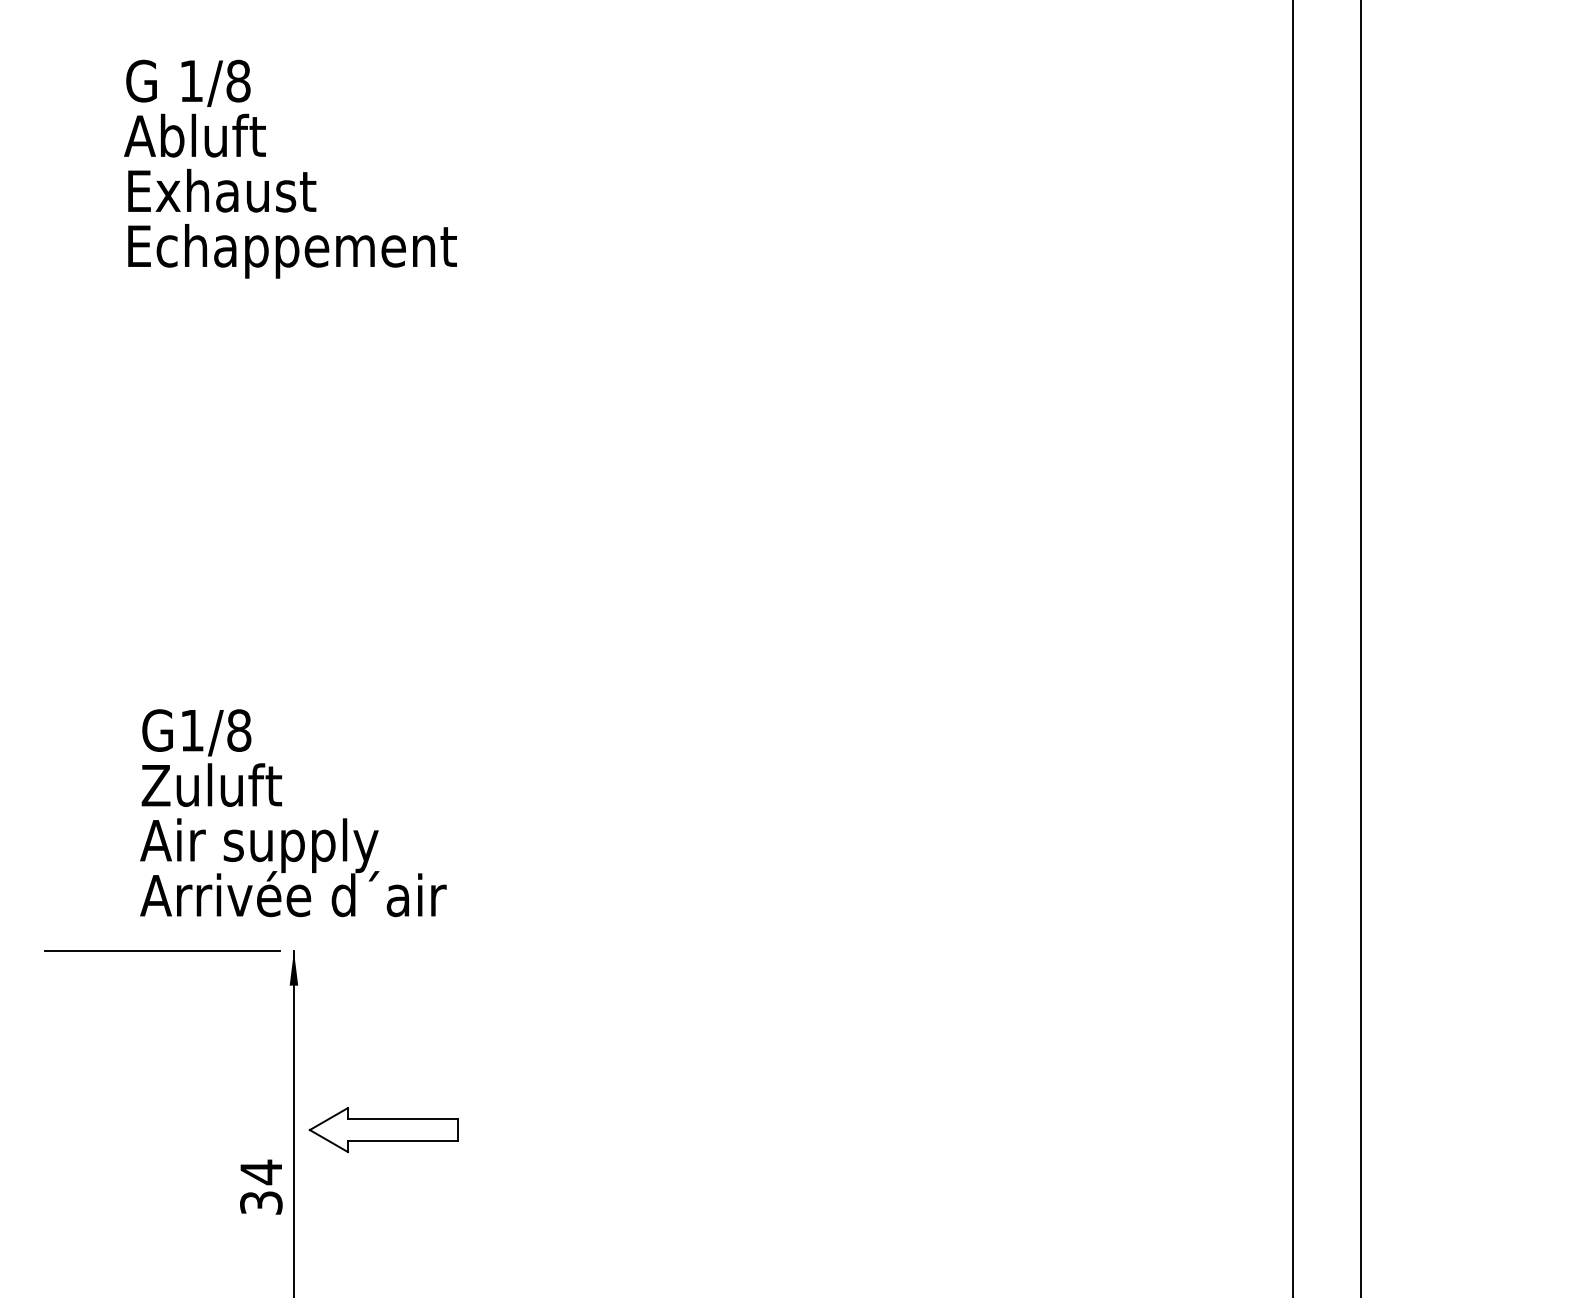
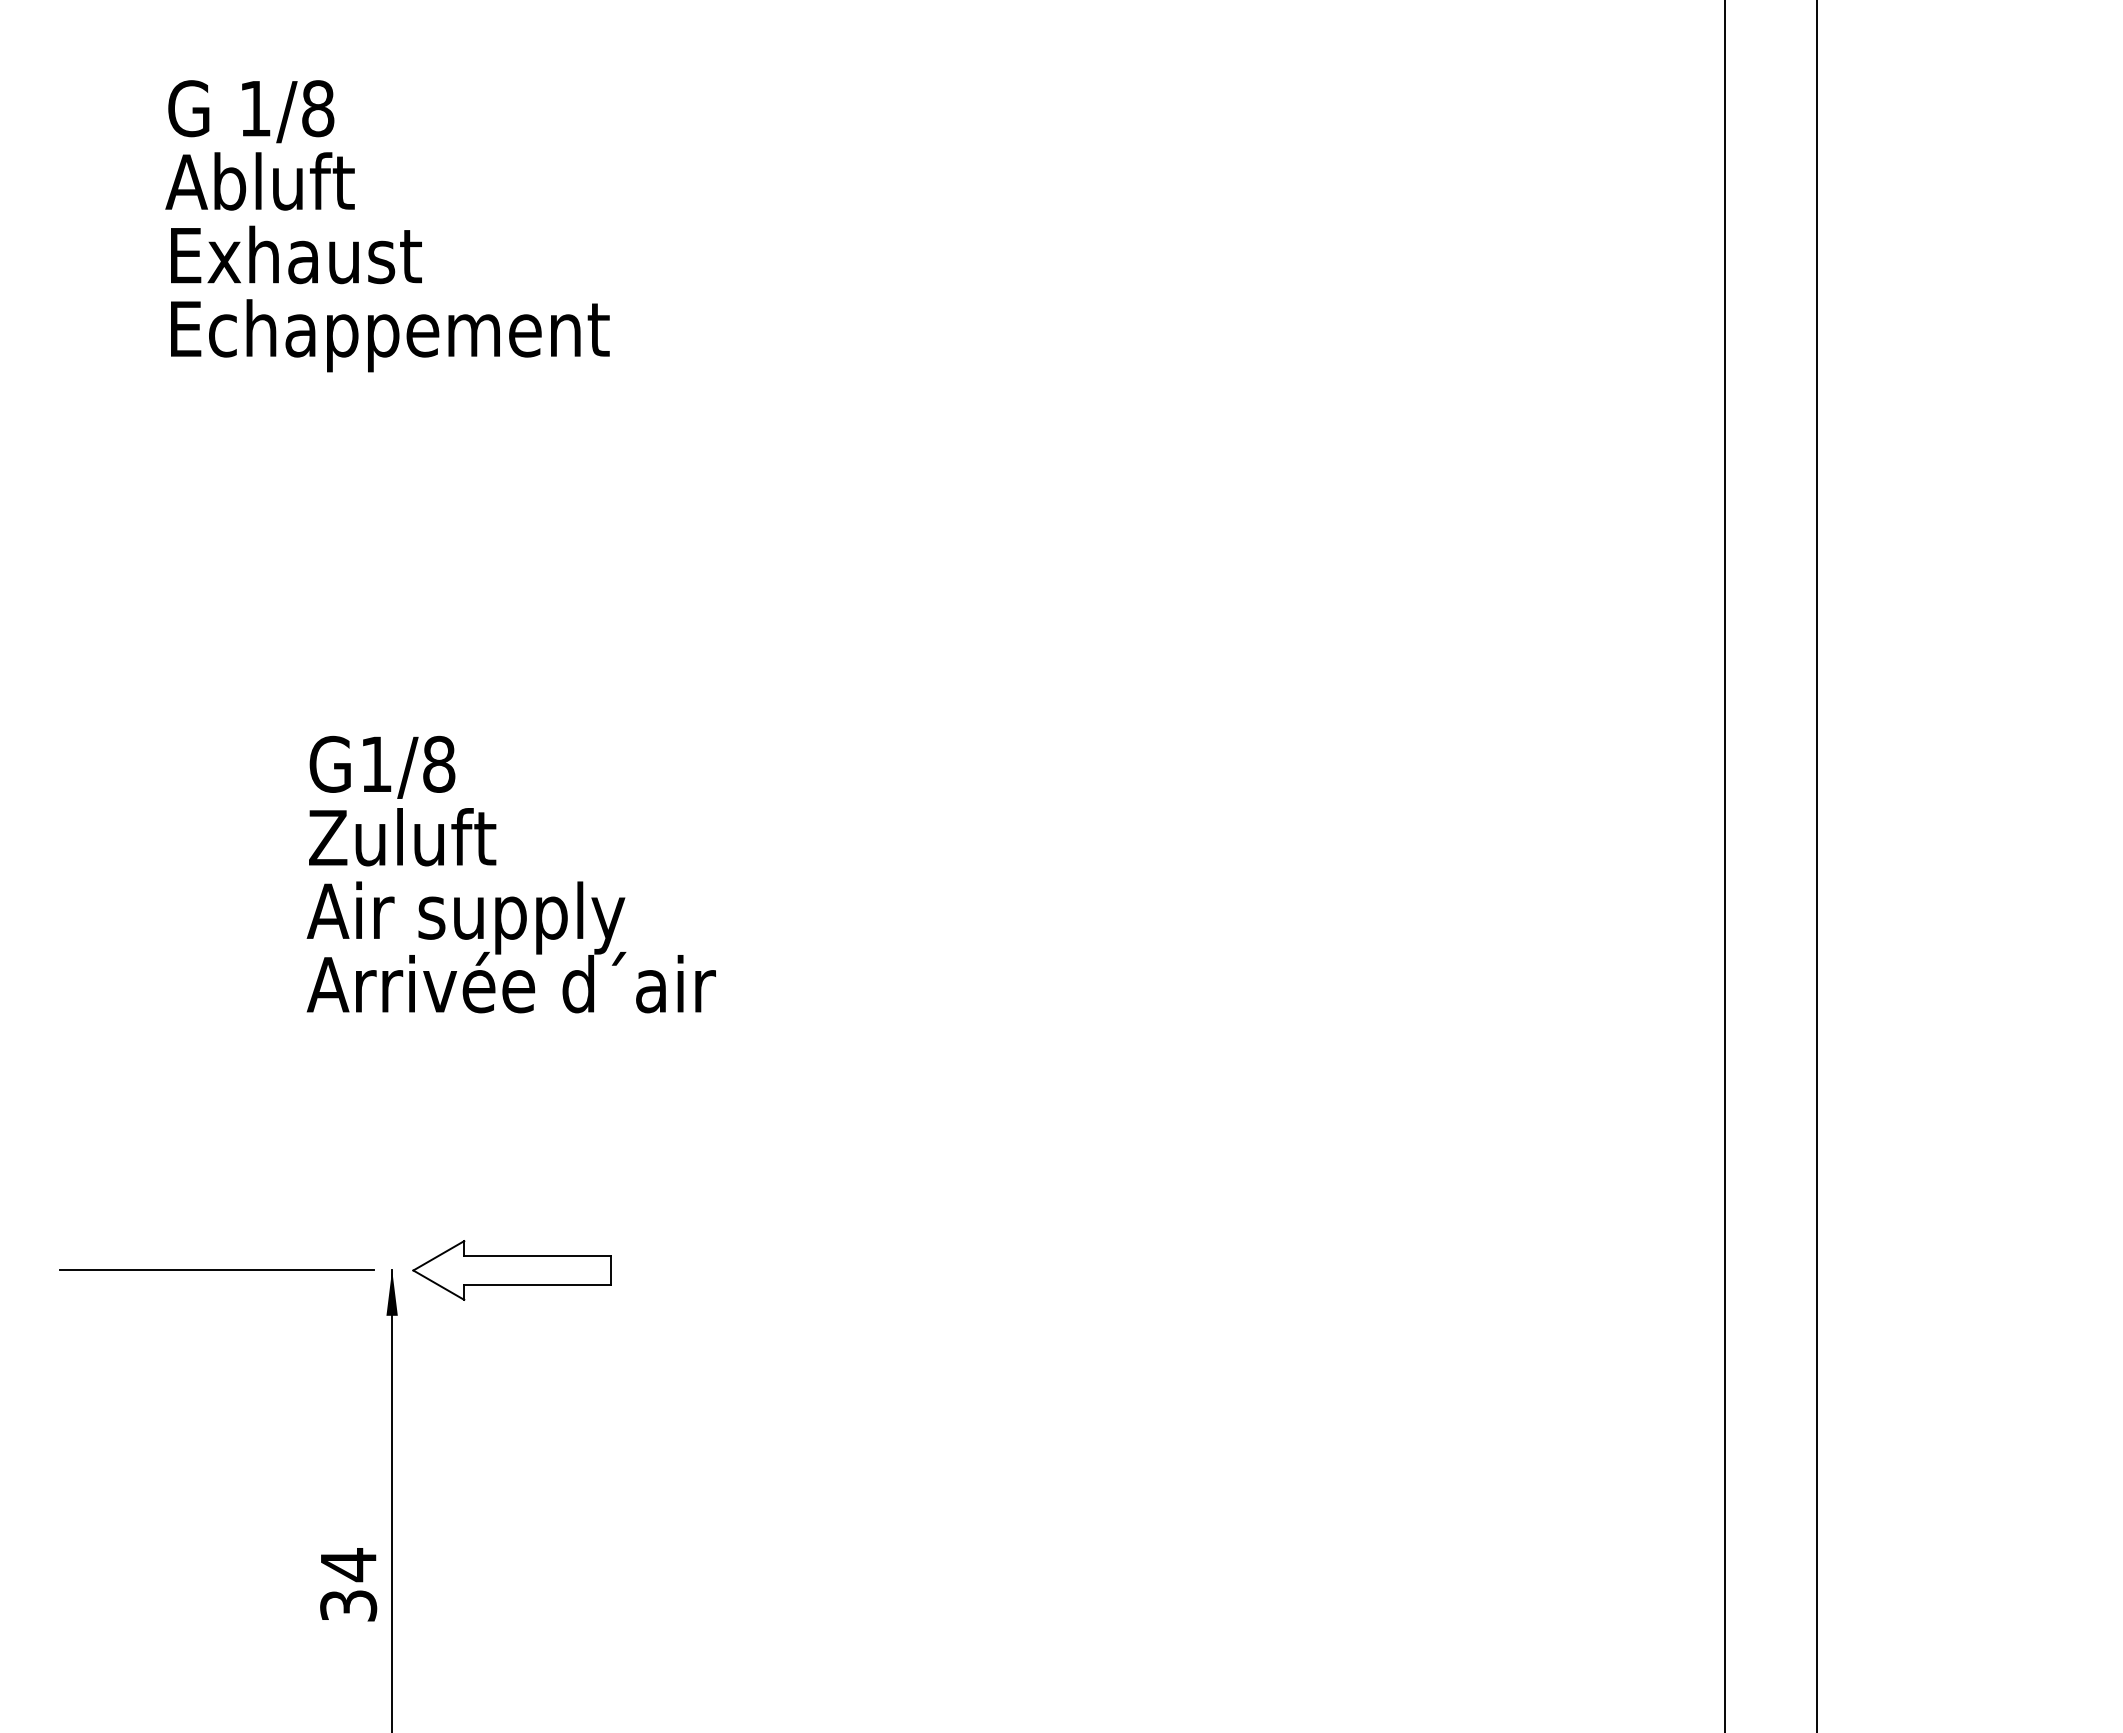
part: (282, 806) -> (496, 865), moved
part: (383, 1130) -> (511, 1270), moved

